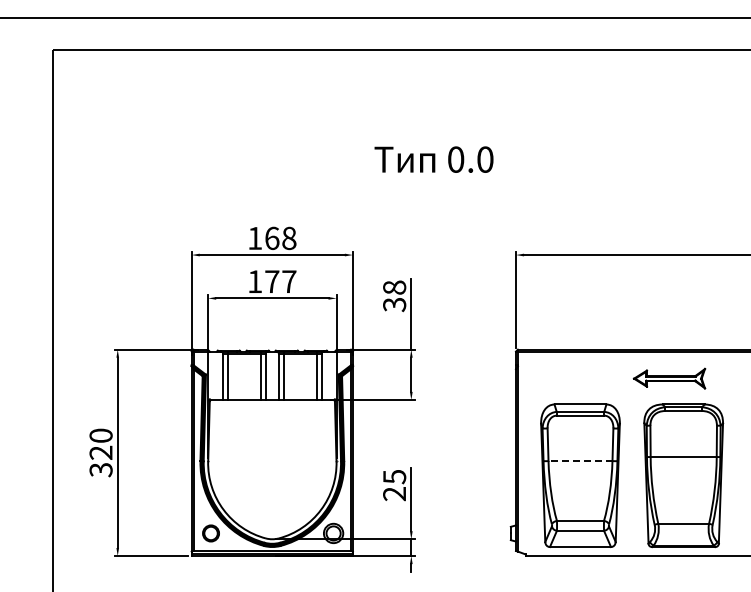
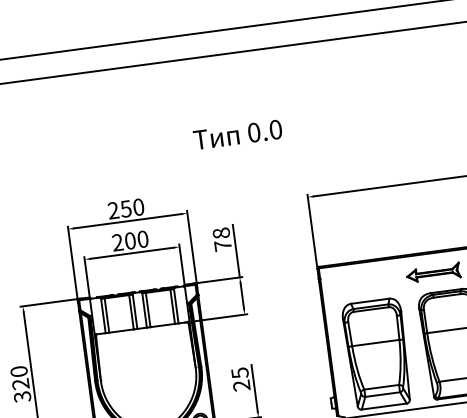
text: (272, 238) -> (126, 208), 168 -> 250
text: (272, 281) -> (130, 240), 177 -> 200
text: (394, 304) -> (222, 245), 38 -> 78
line: (580, 461) -> (375, 343), dashed -> solid

